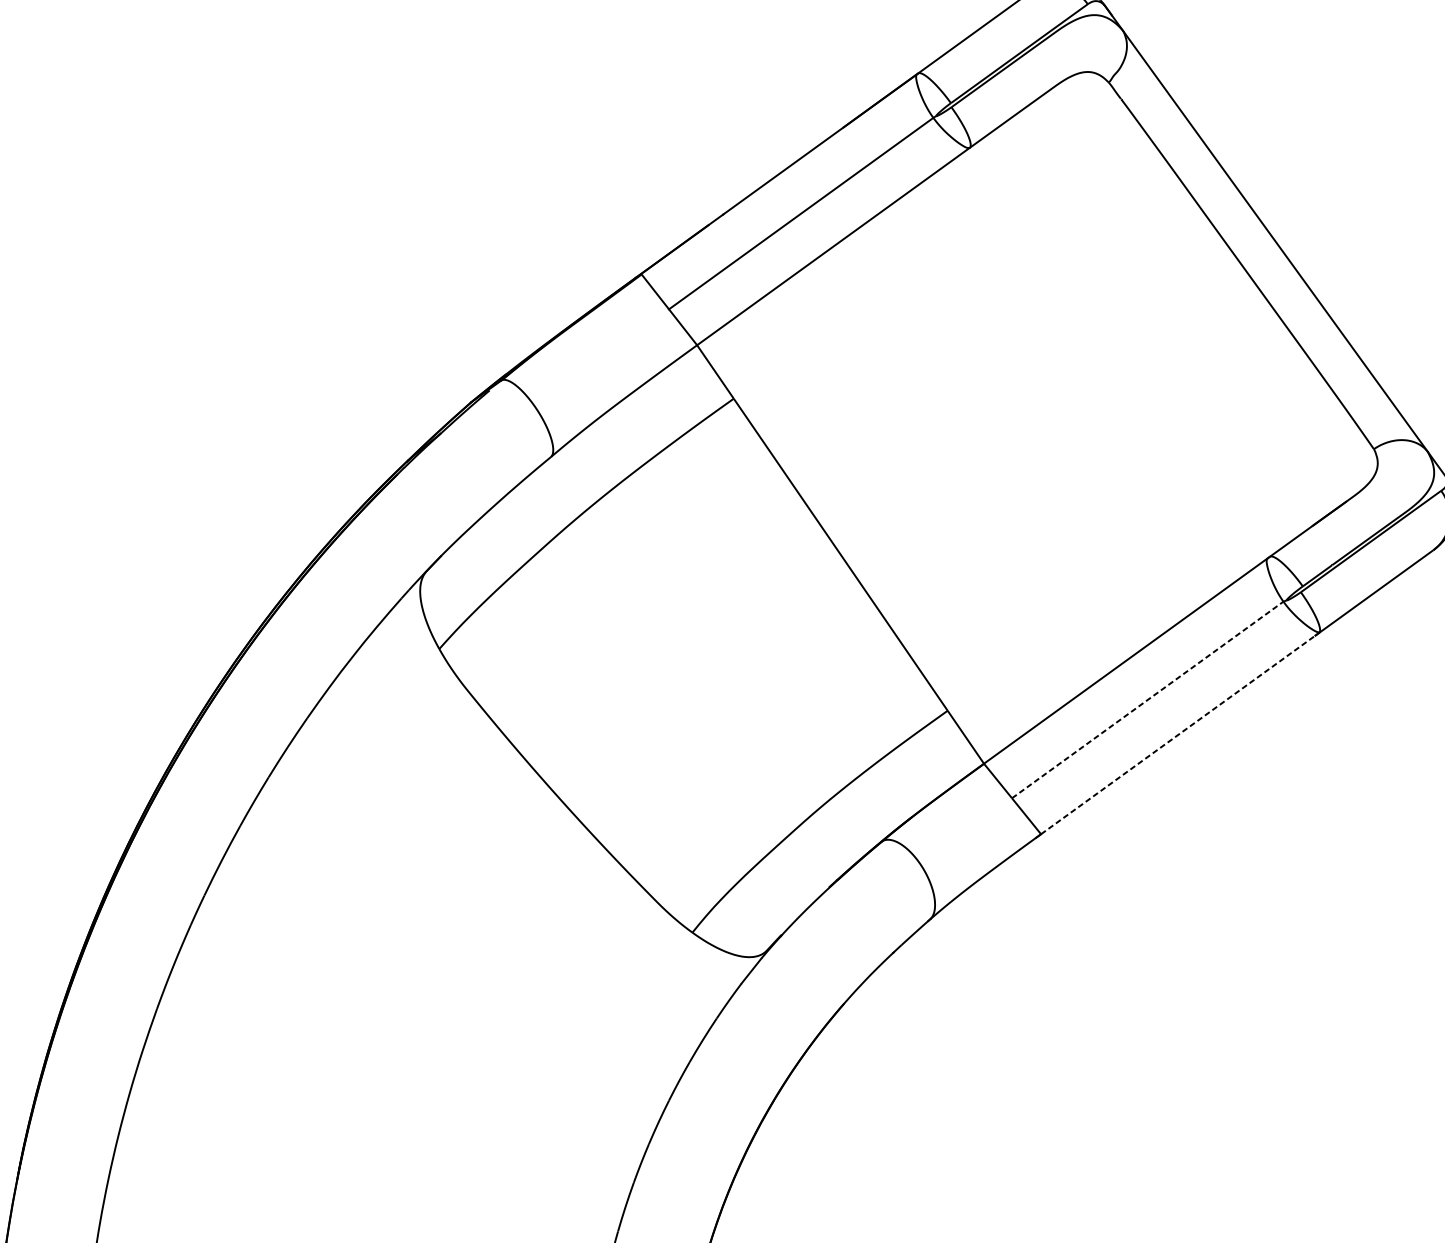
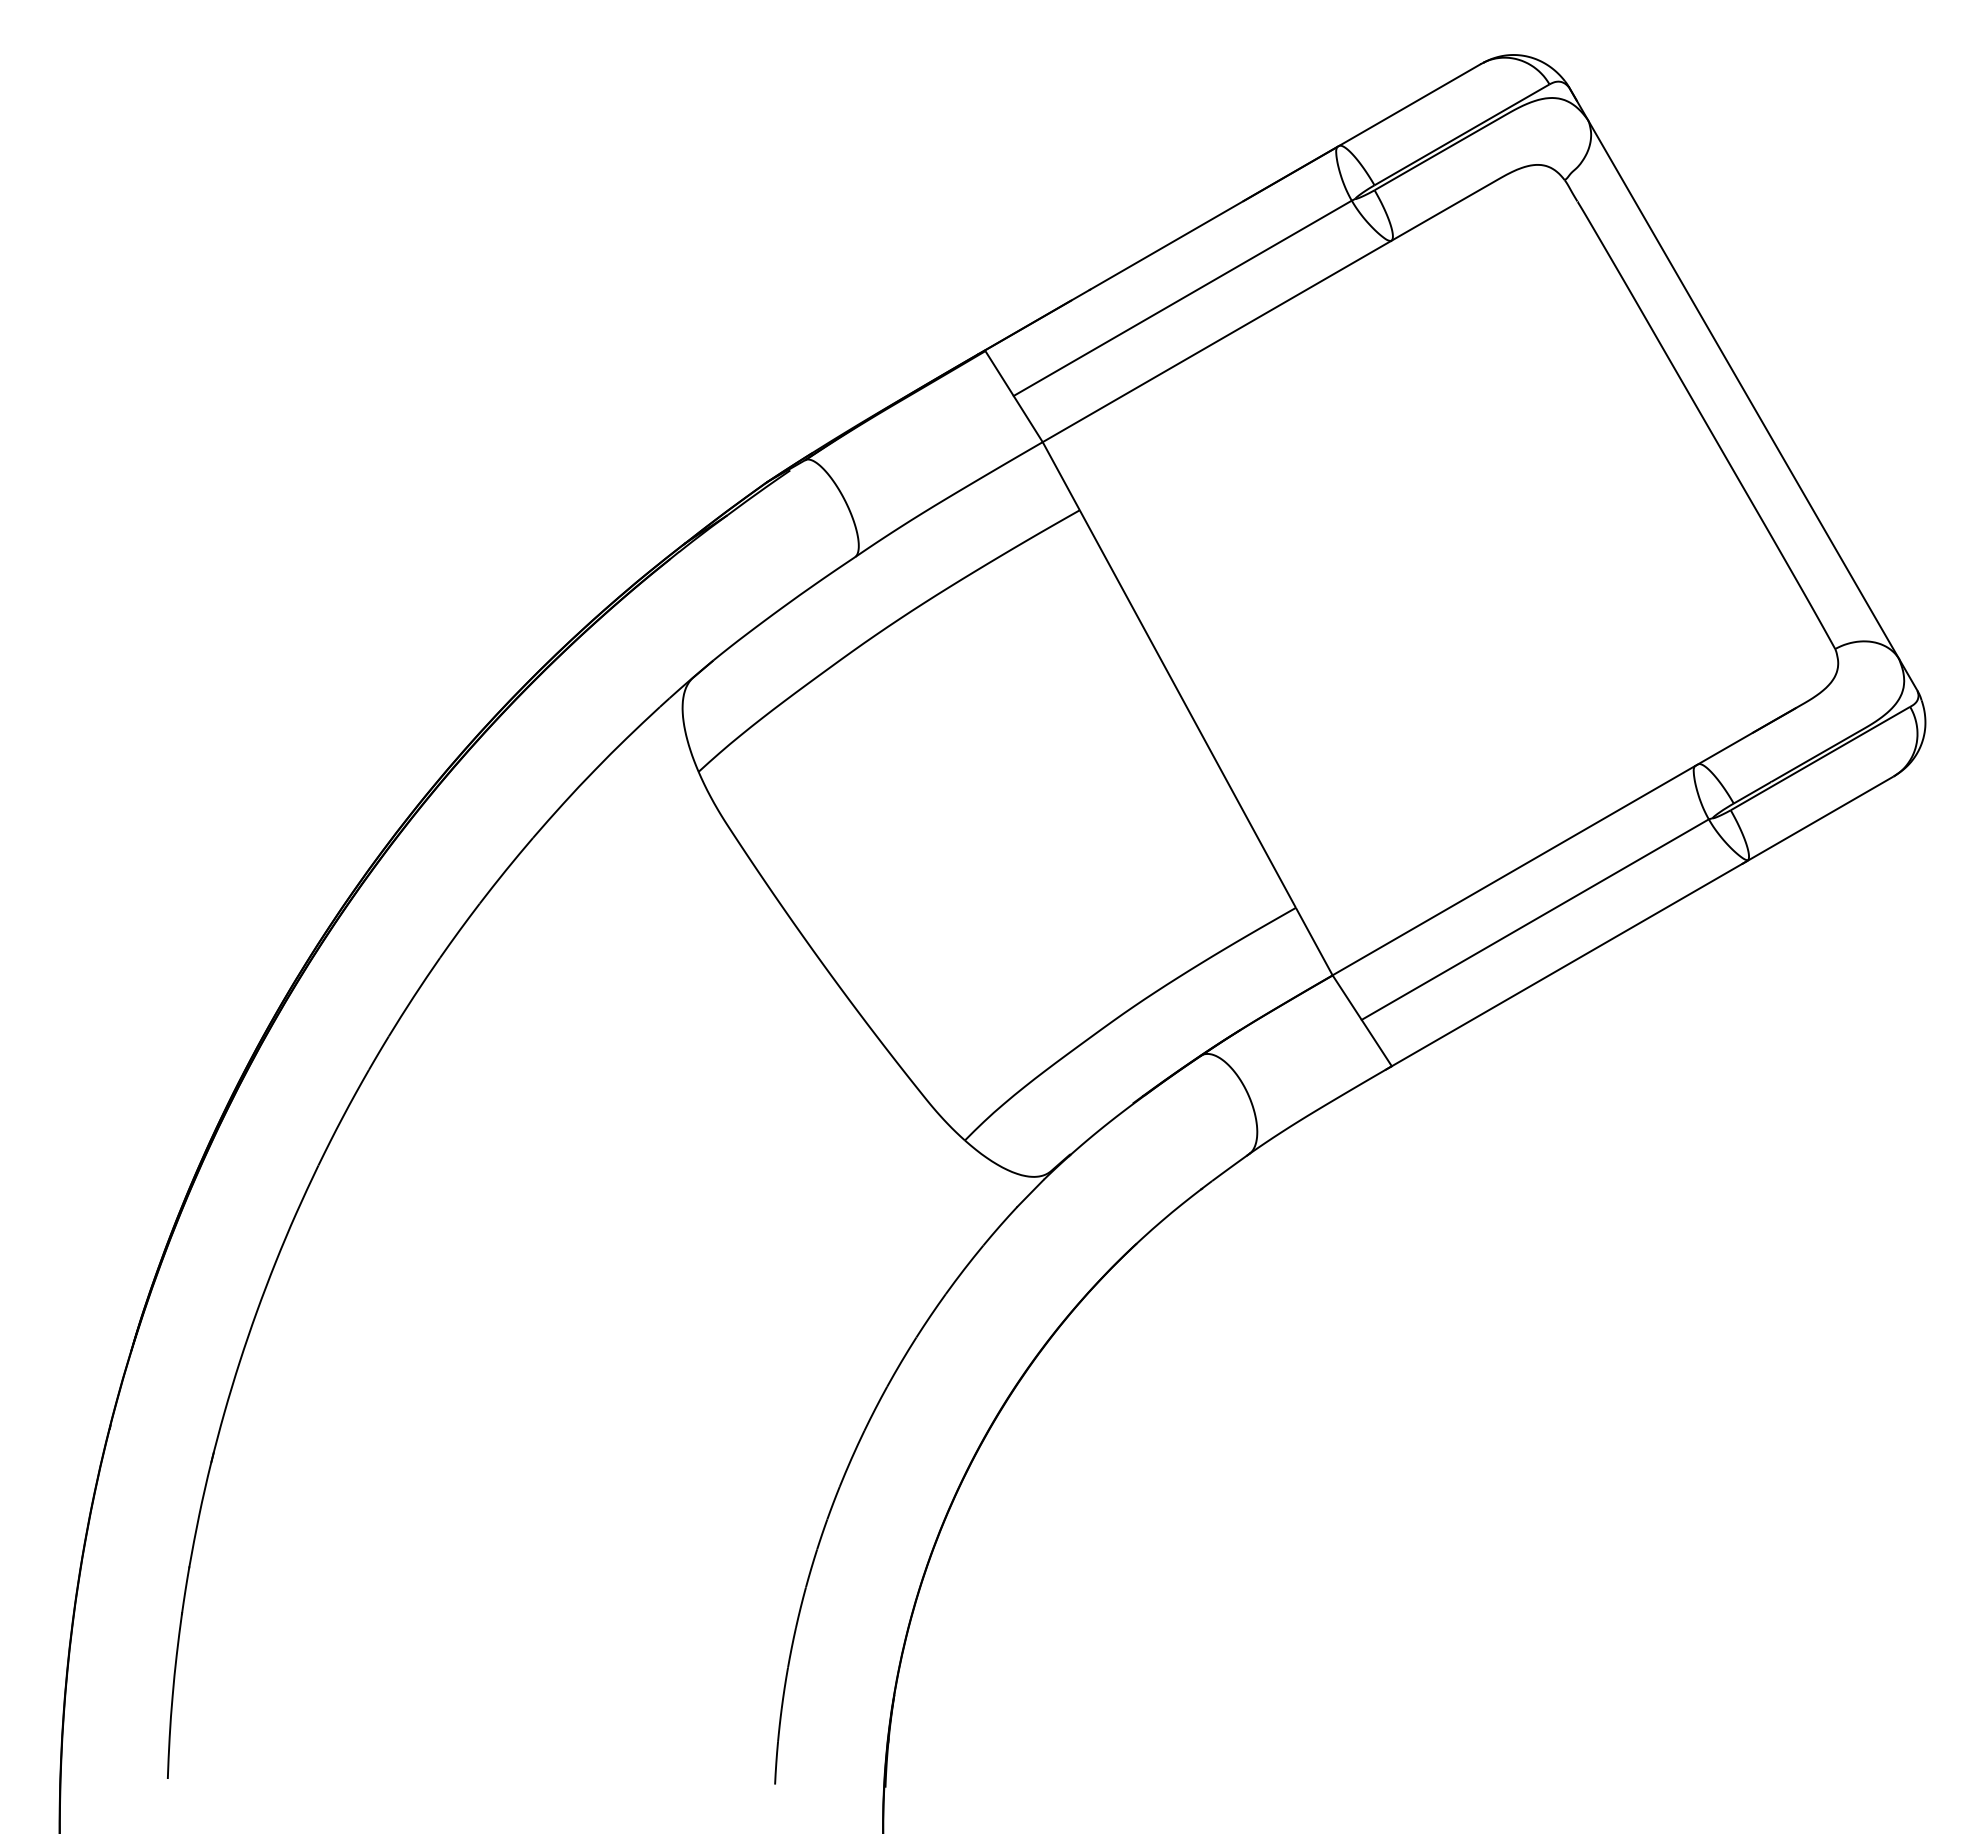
line: (1147, 699) -> (1535, 919), dashed -> solid
line: (1178, 734) -> (1567, 964), dashed -> solid

